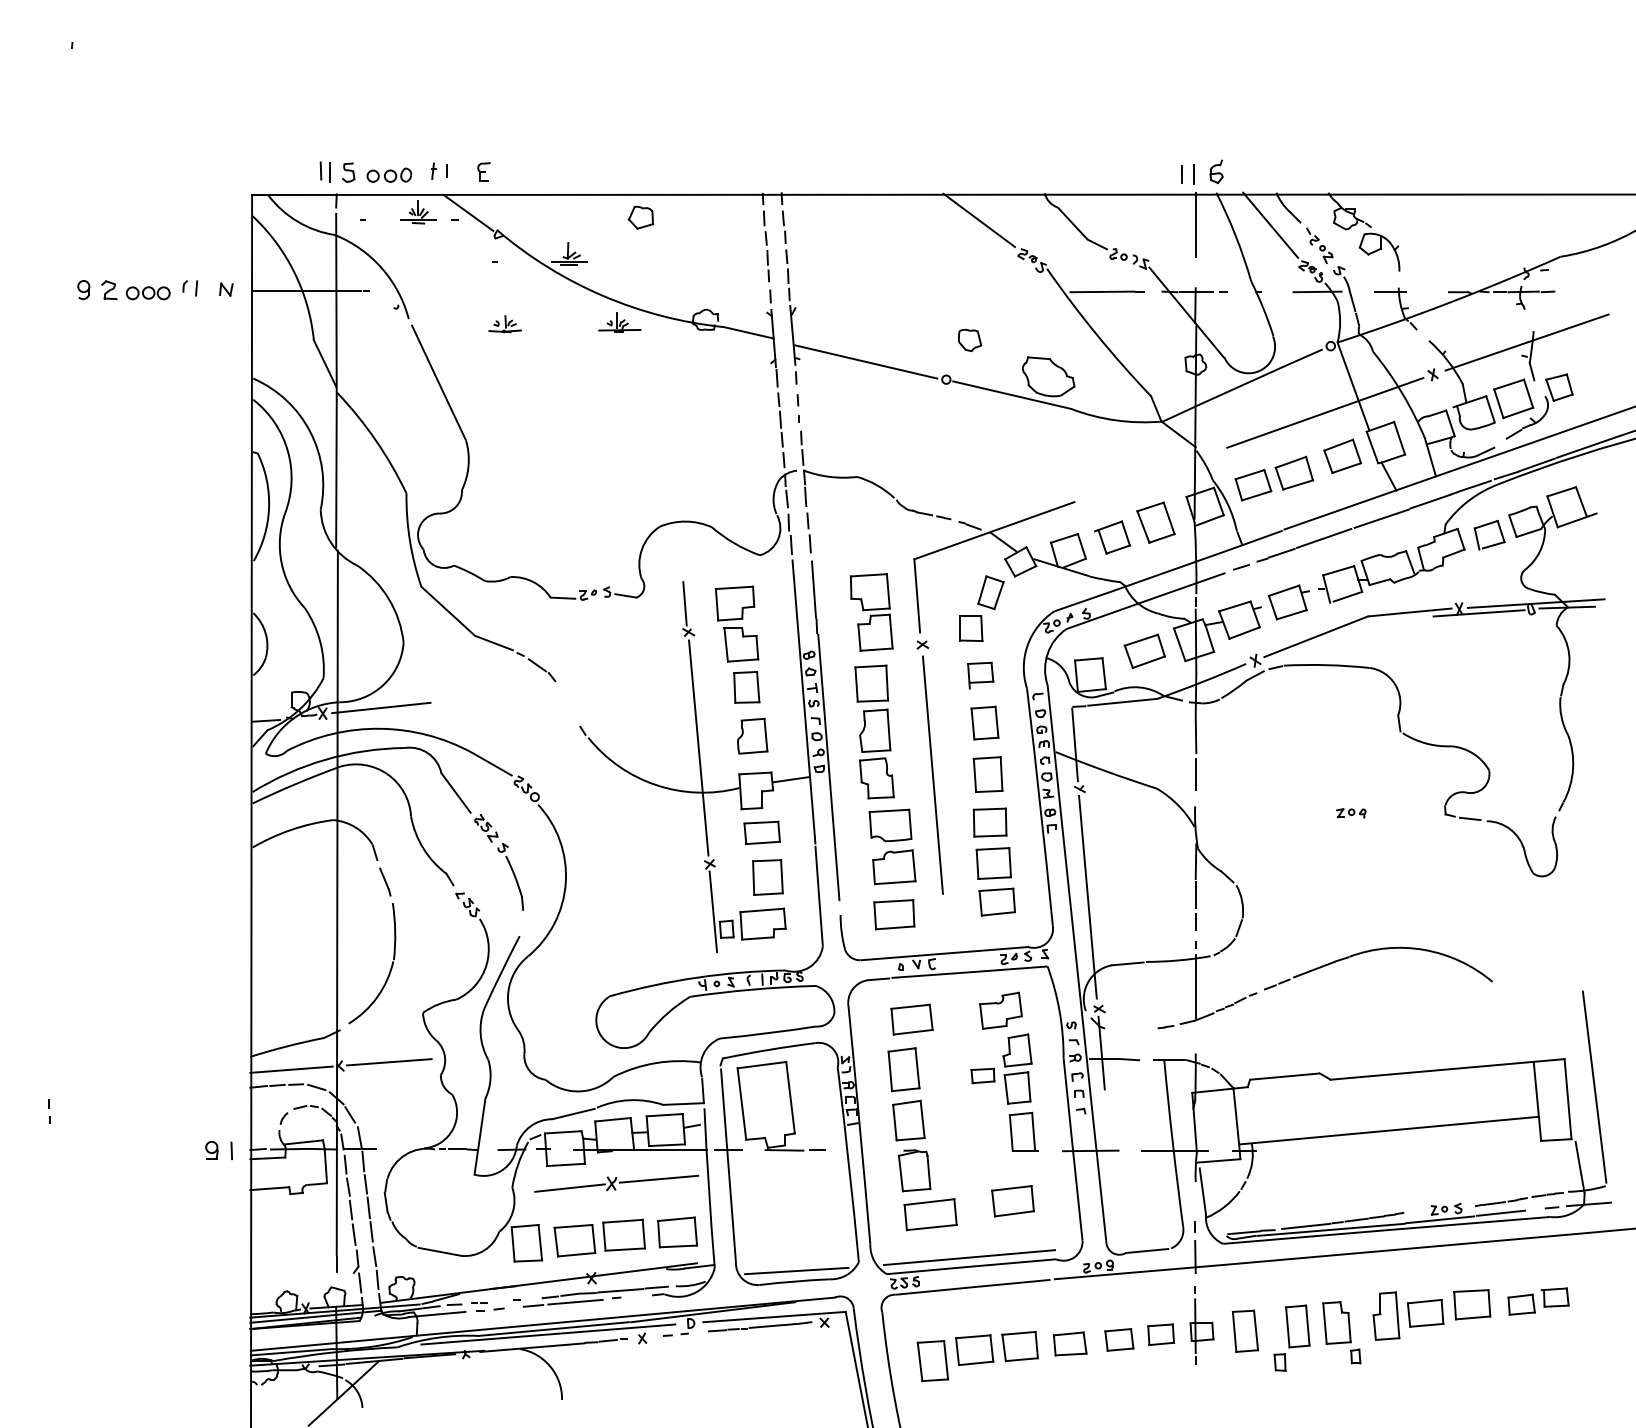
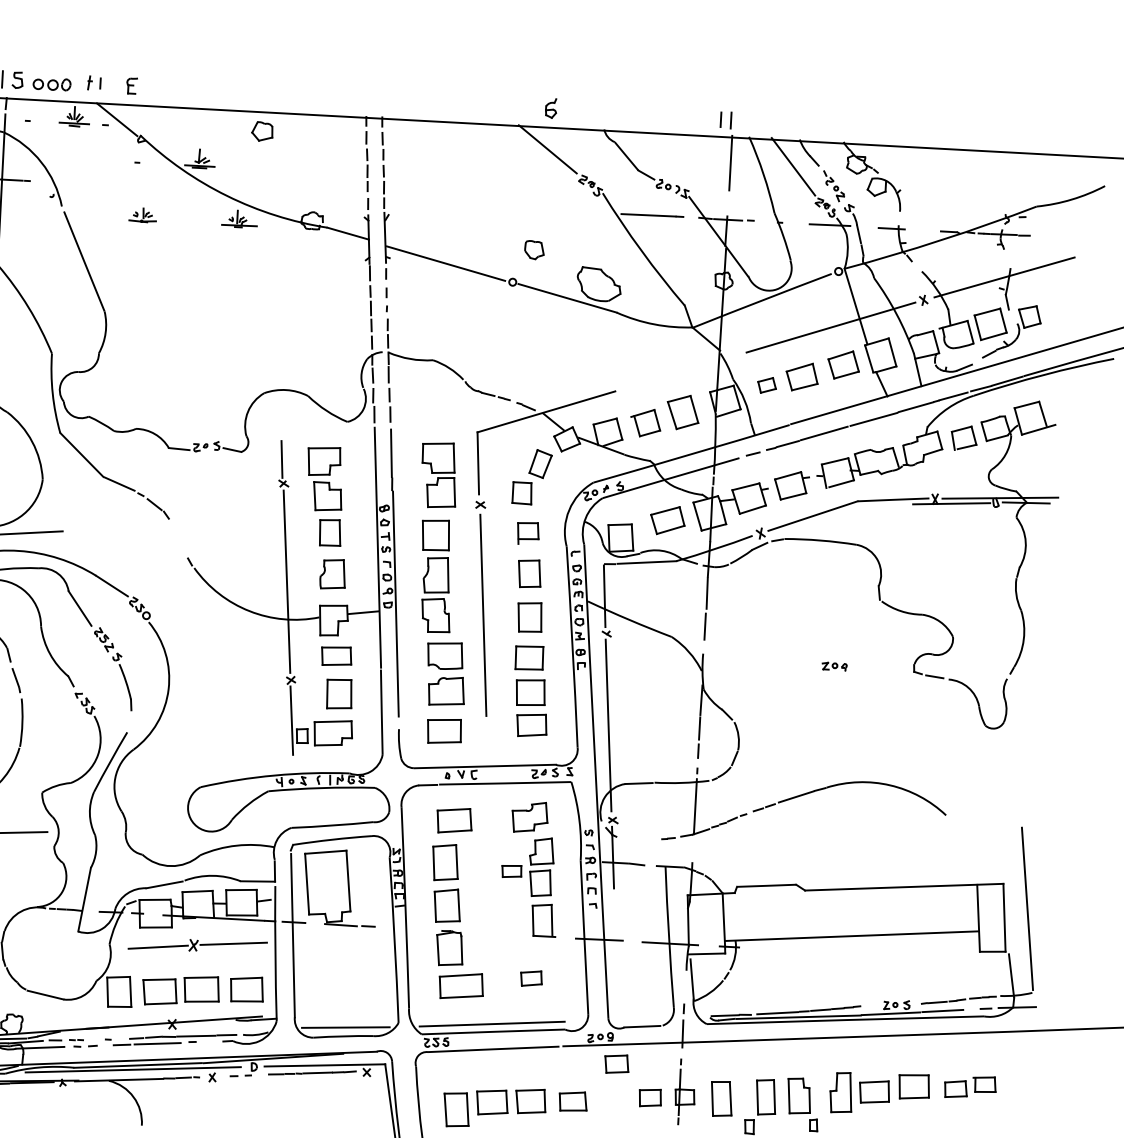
part: (1216, 171) -> (551, 108), moved
part: (1253, 485) -> (767, 385), size x0.6
part: (1012, 1201) -> (531, 978), size x0.6
part: (1119, 1339) -> (616, 1063), moved

